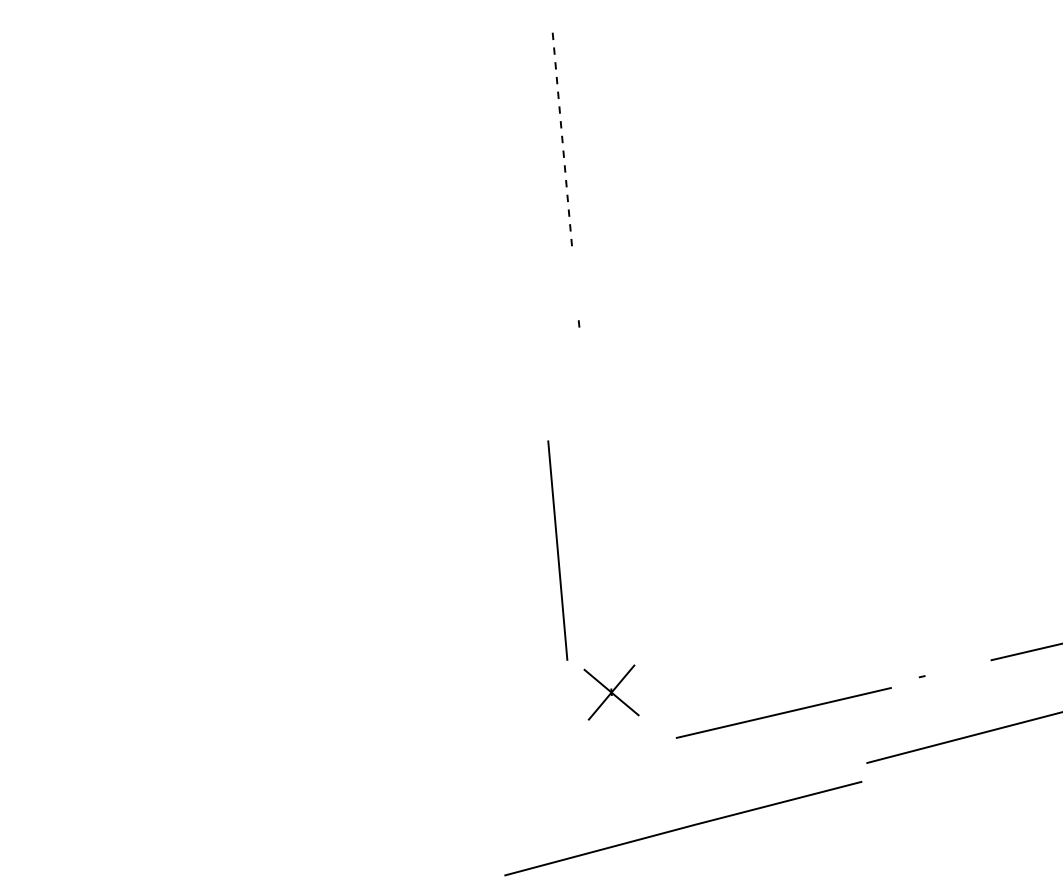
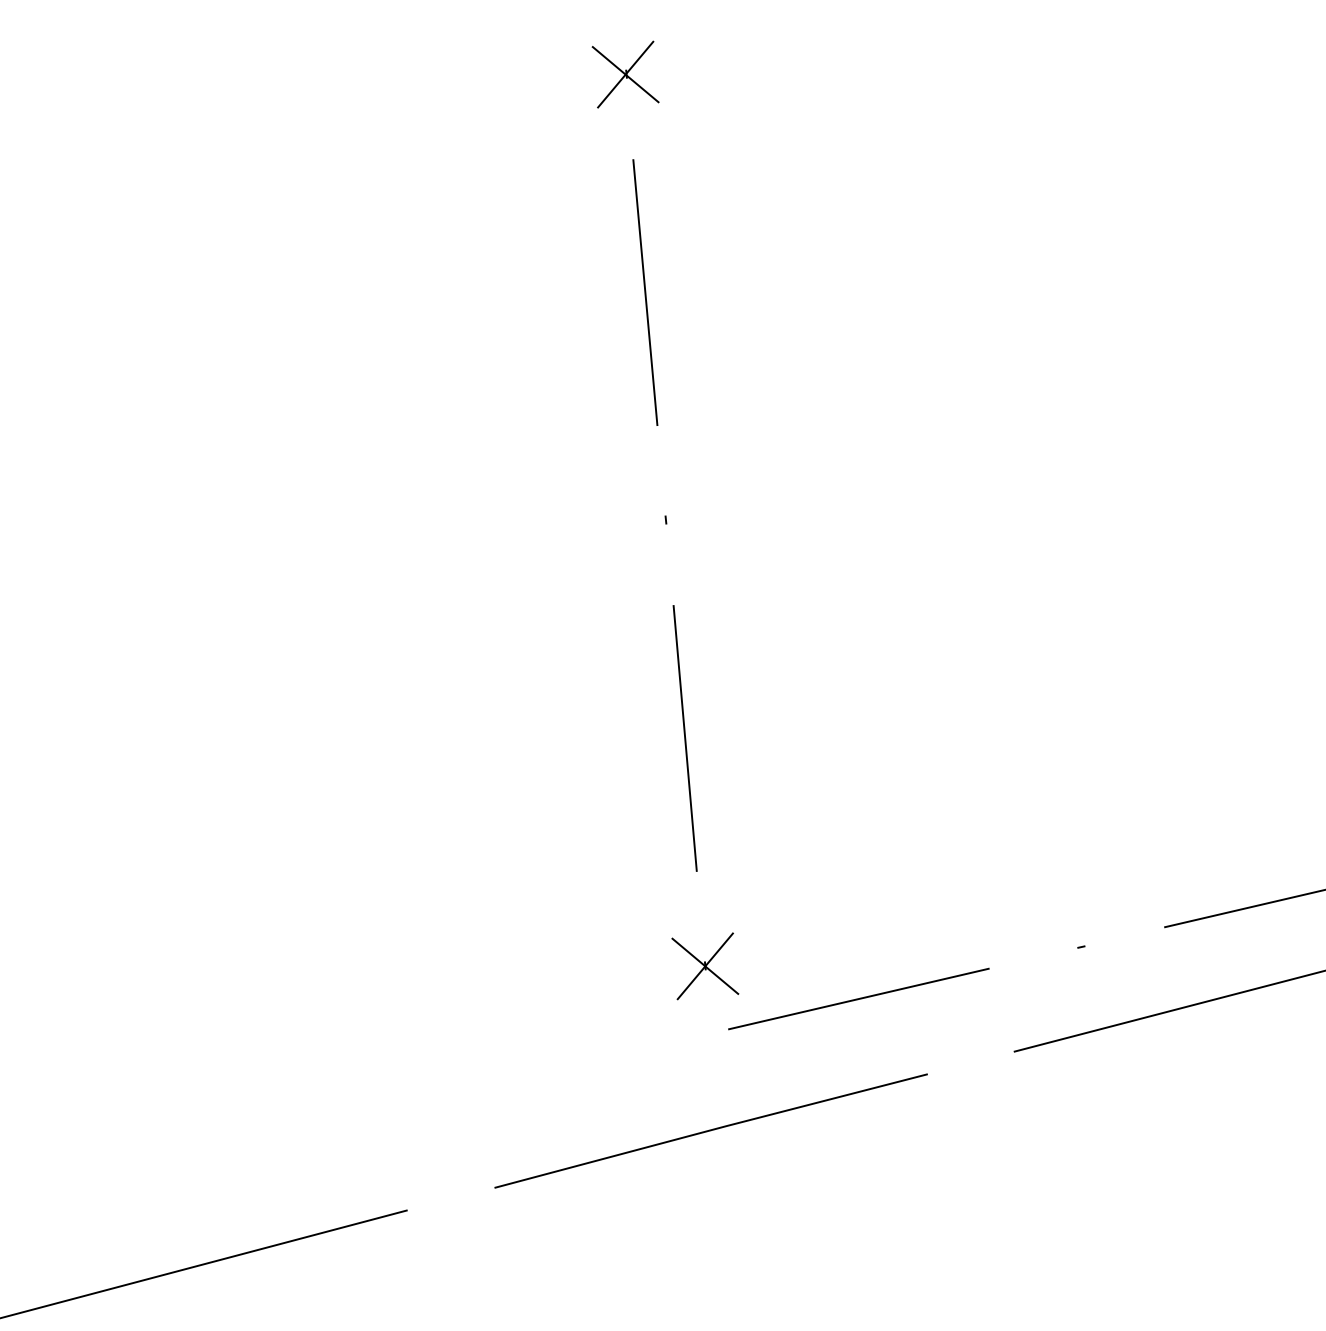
line: (562, 135) -> (645, 292), dashed -> solid
line: (557, 550) -> (684, 738), moved
line: (783, 712) -> (858, 998), moved
line: (682, 828) -> (710, 1130), moved

